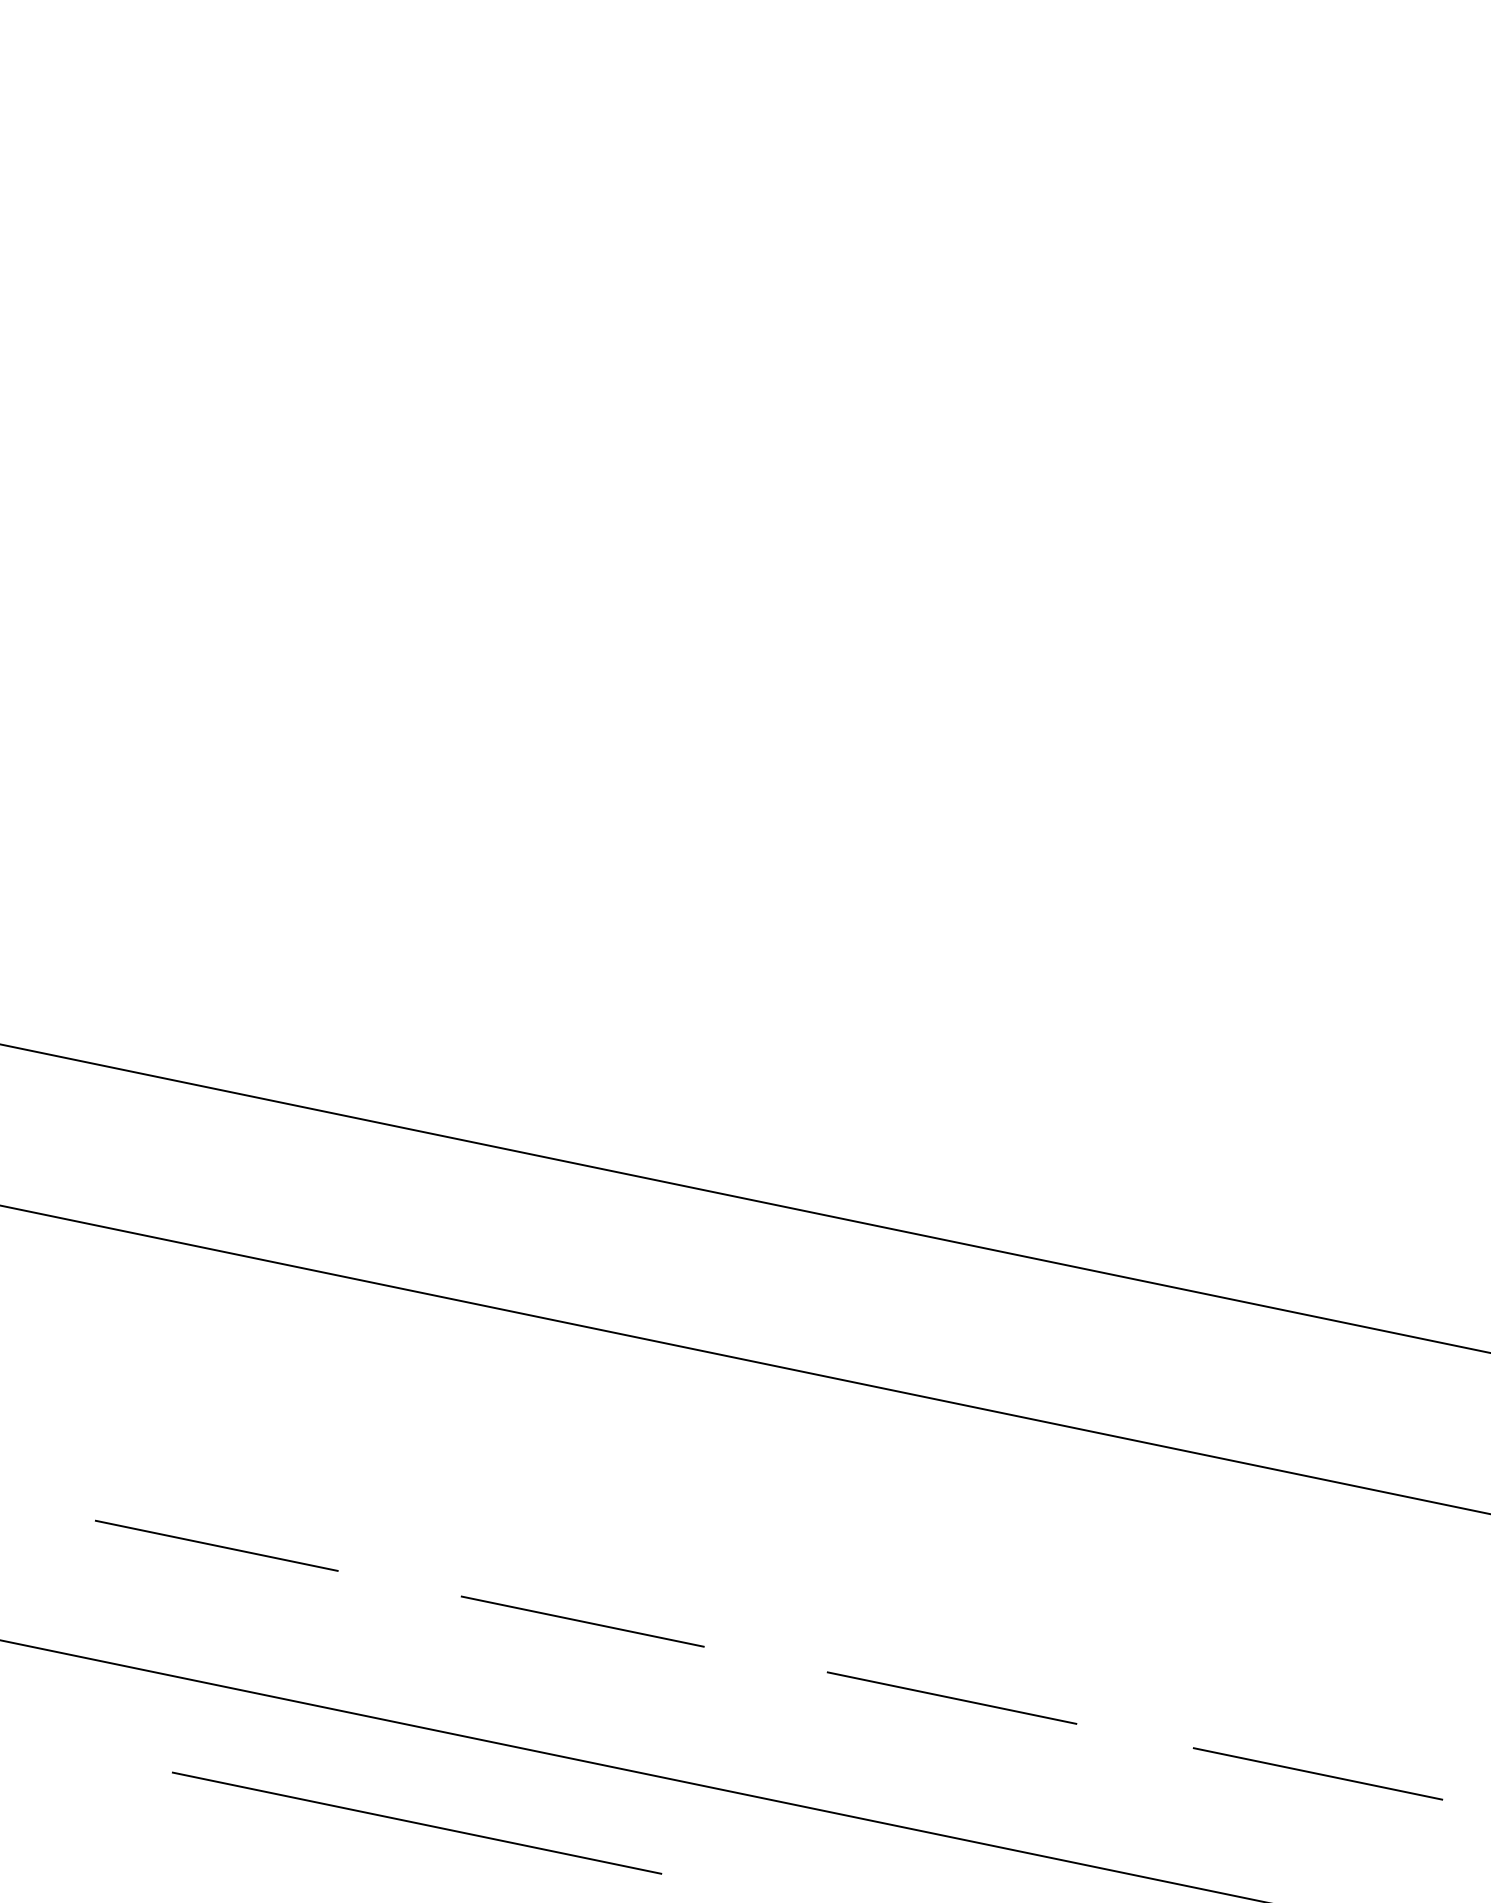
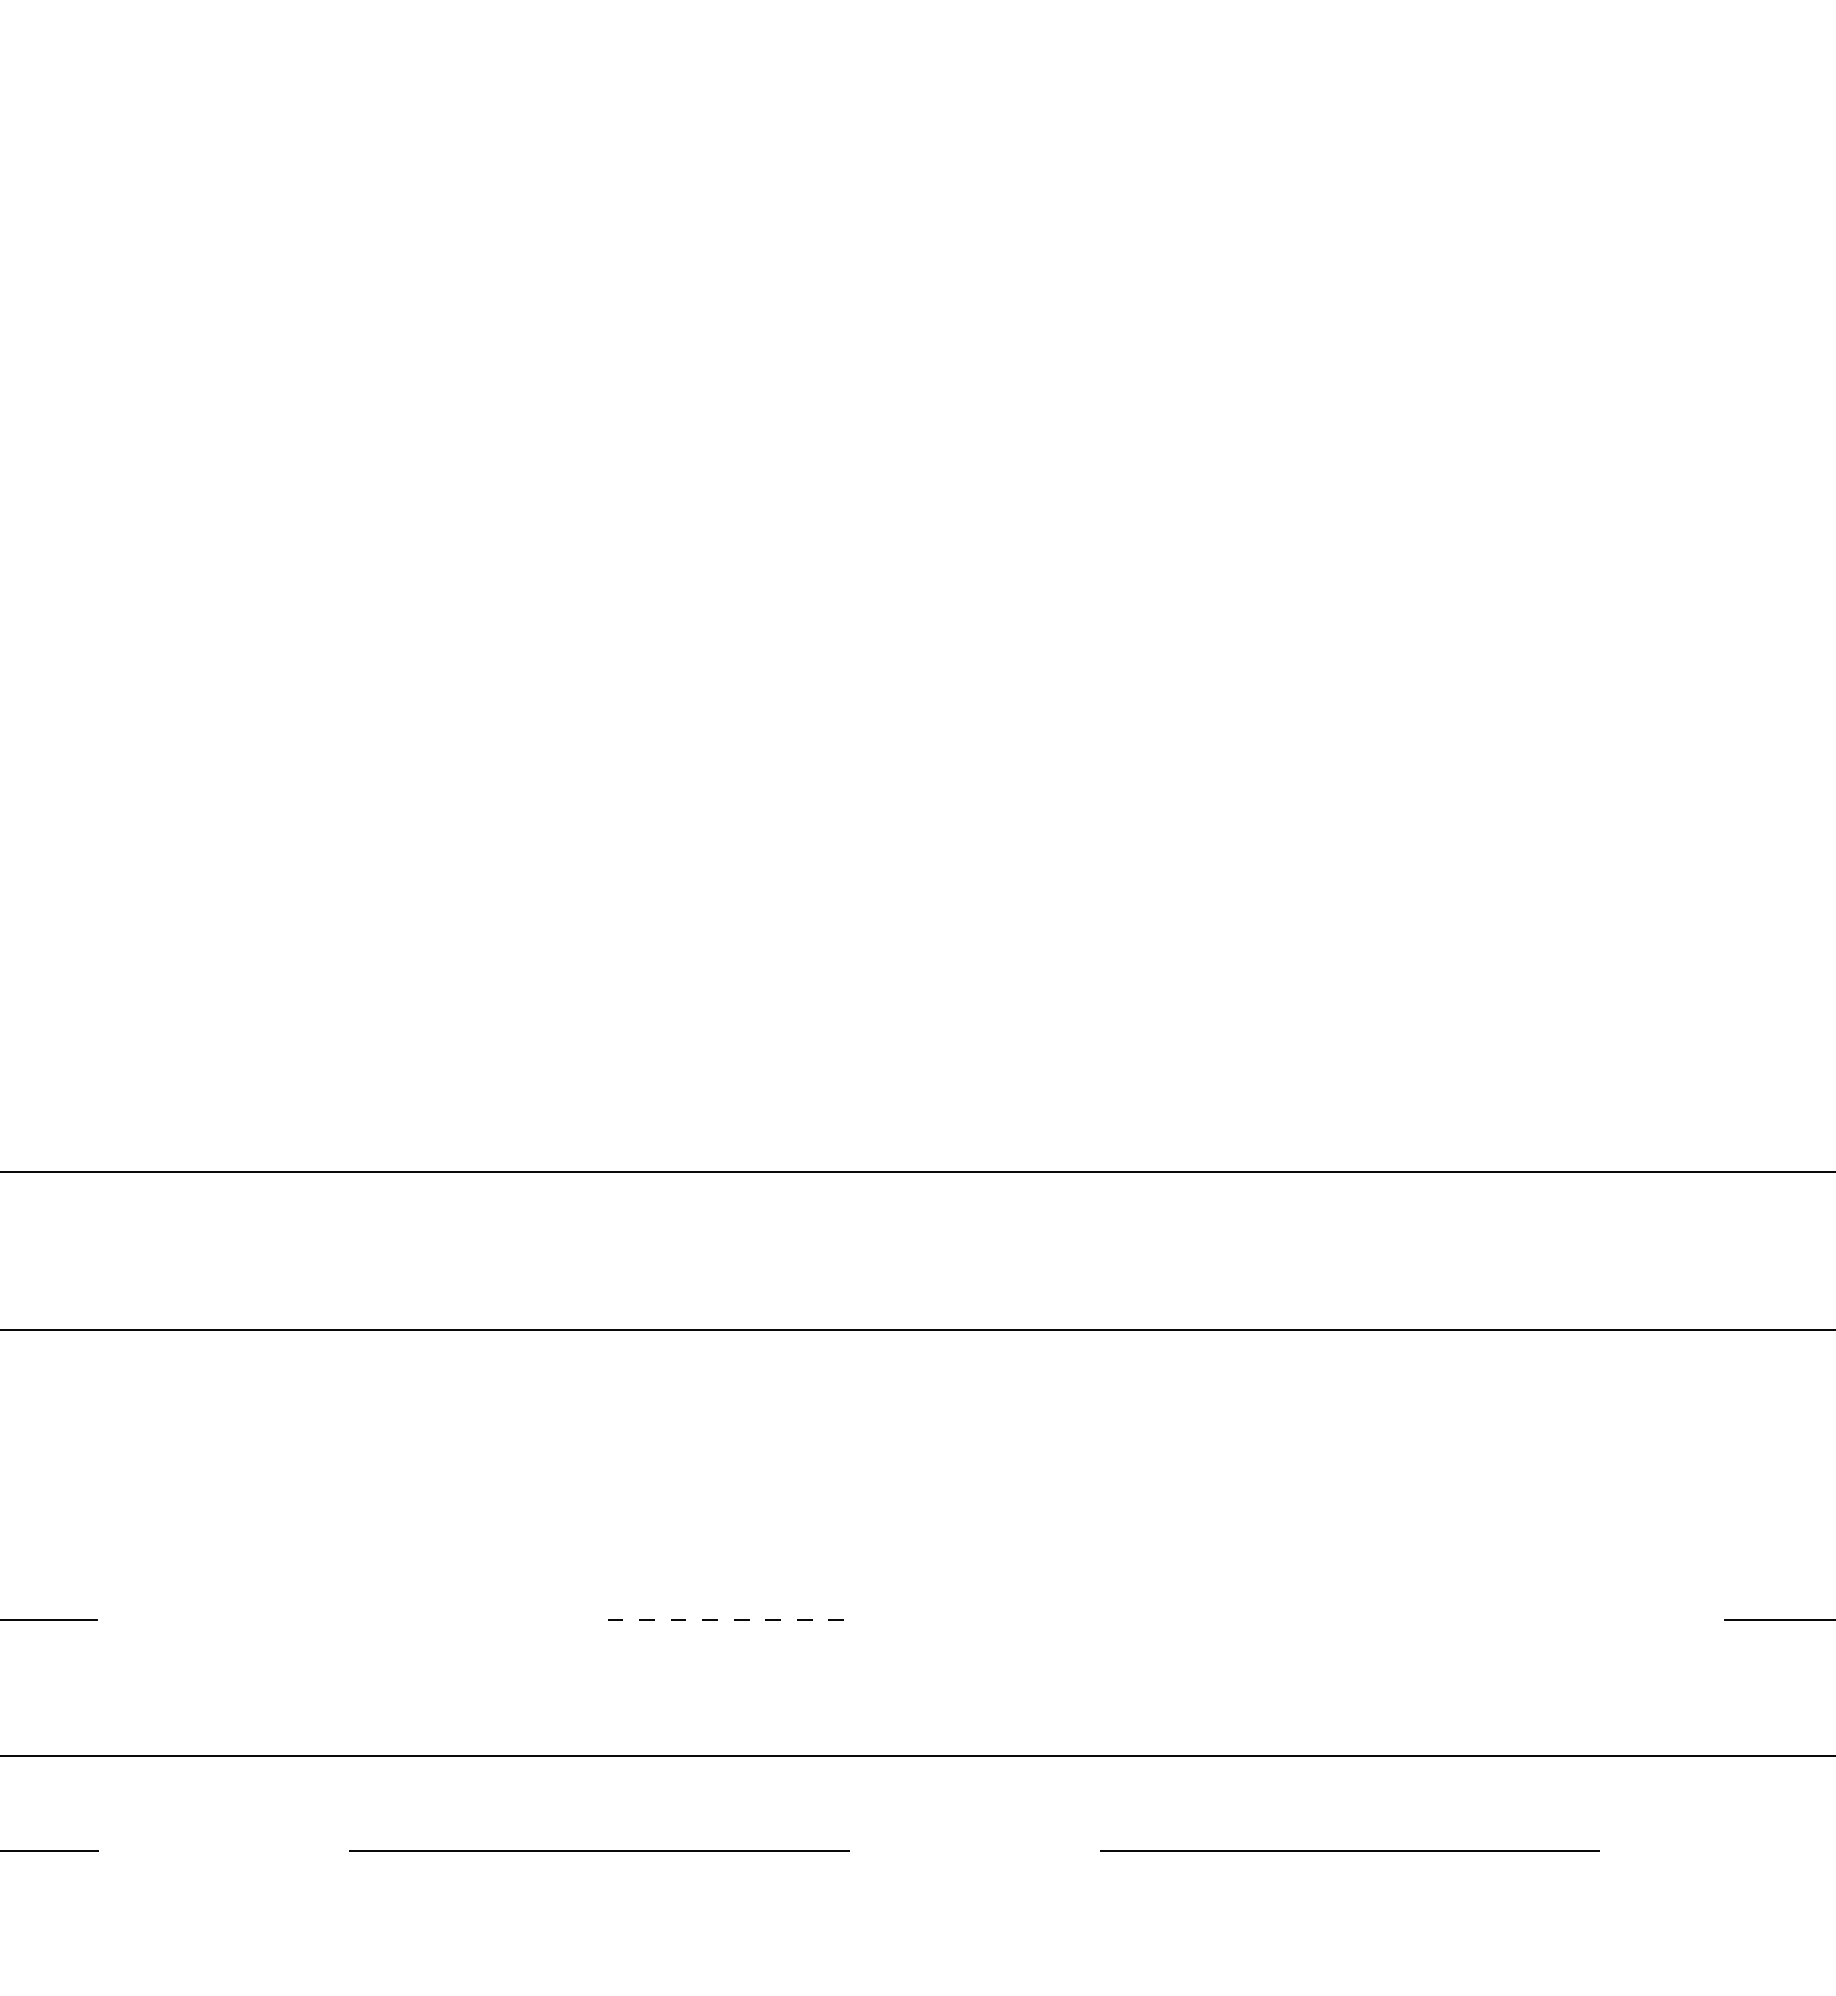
line: (216, 1545) -> (346, 1619), removed
line: (582, 1621) -> (720, 1619), solid -> dashed
line: (951, 1697) -> (1097, 1619), removed
line: (1318, 1773) -> (1471, 1619), removed

